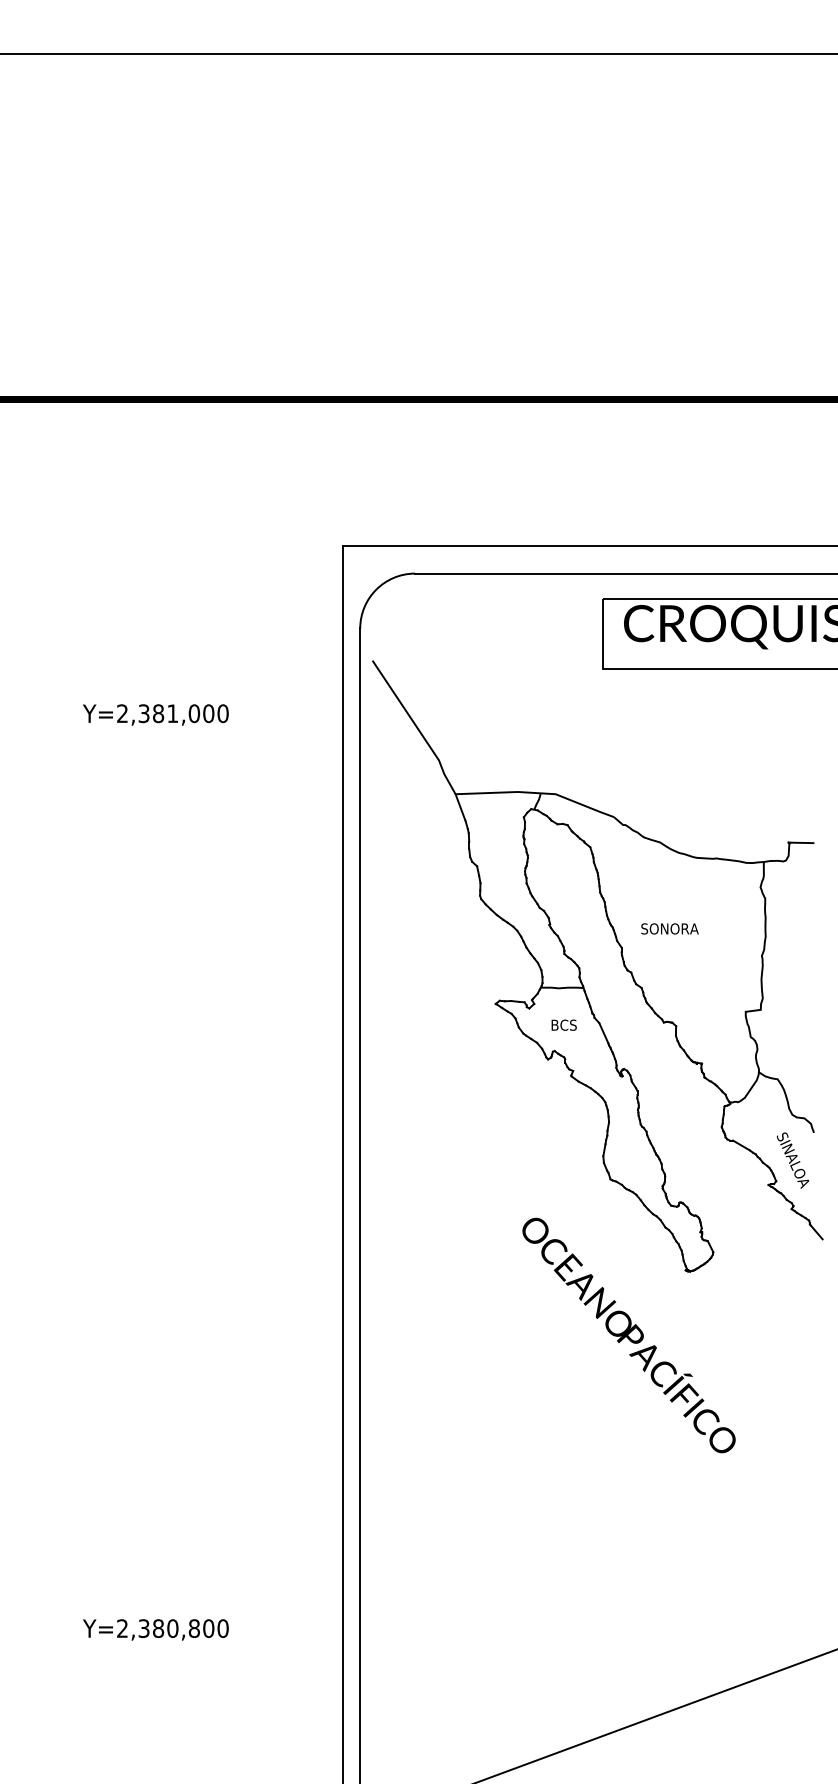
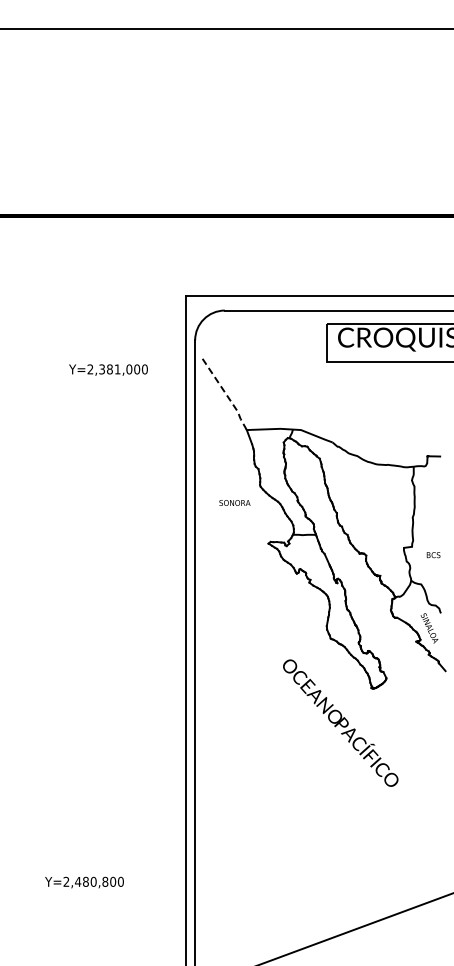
text: (155, 713) -> (108, 369), moved
line: (418, 728) -> (226, 394), solid -> dashed
text: (669, 928) -> (234, 502), moved
text: (563, 1025) -> (433, 555), moved
text: (144, 1627) -> (78, 881), Y=2,380,800 -> Y=2,480,800

